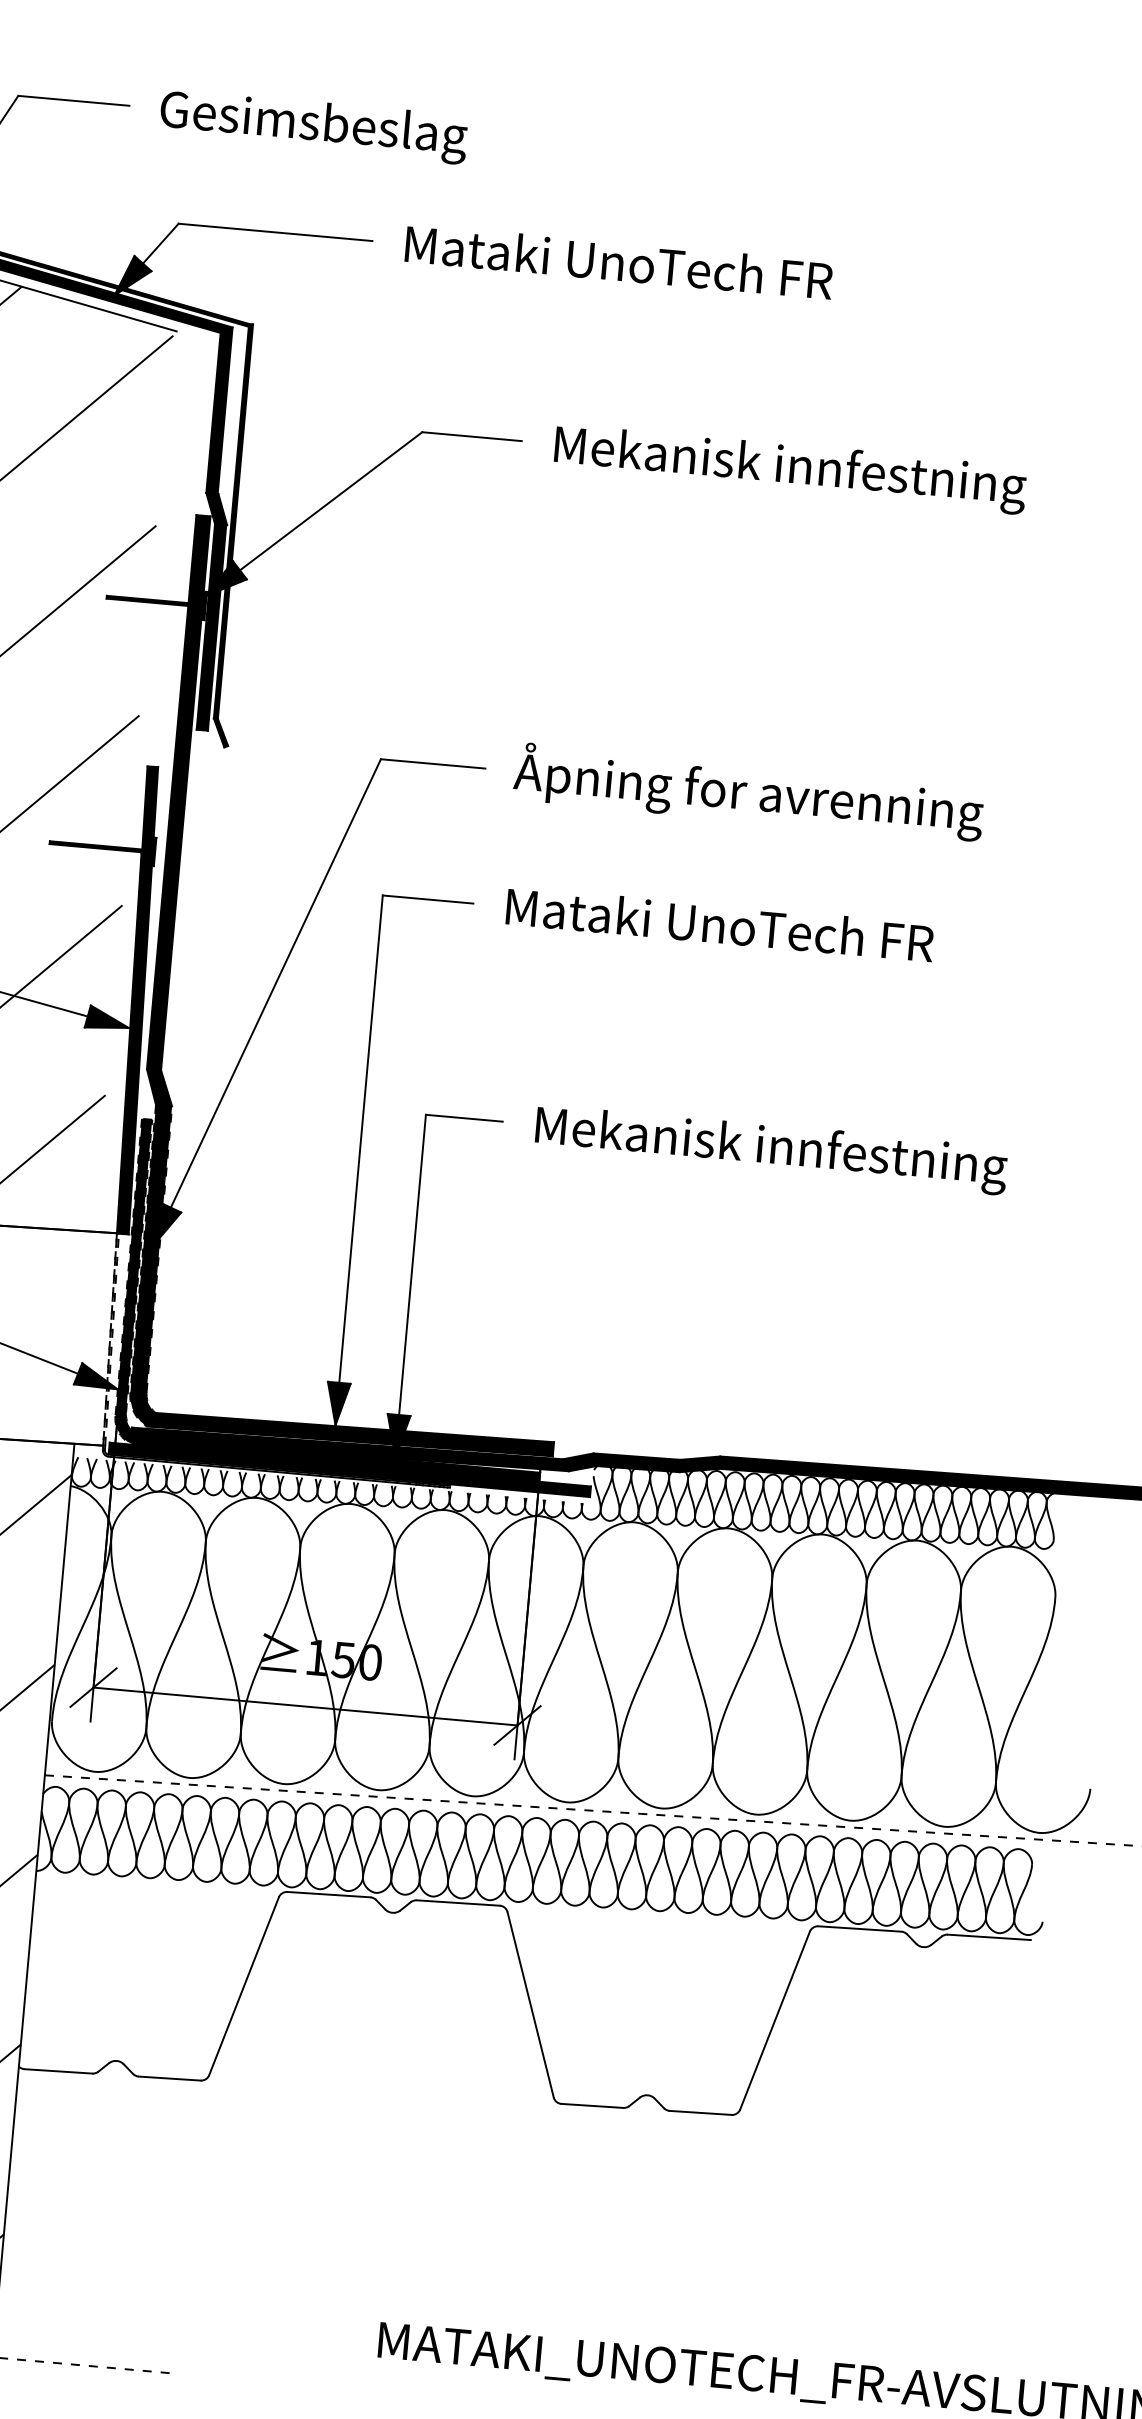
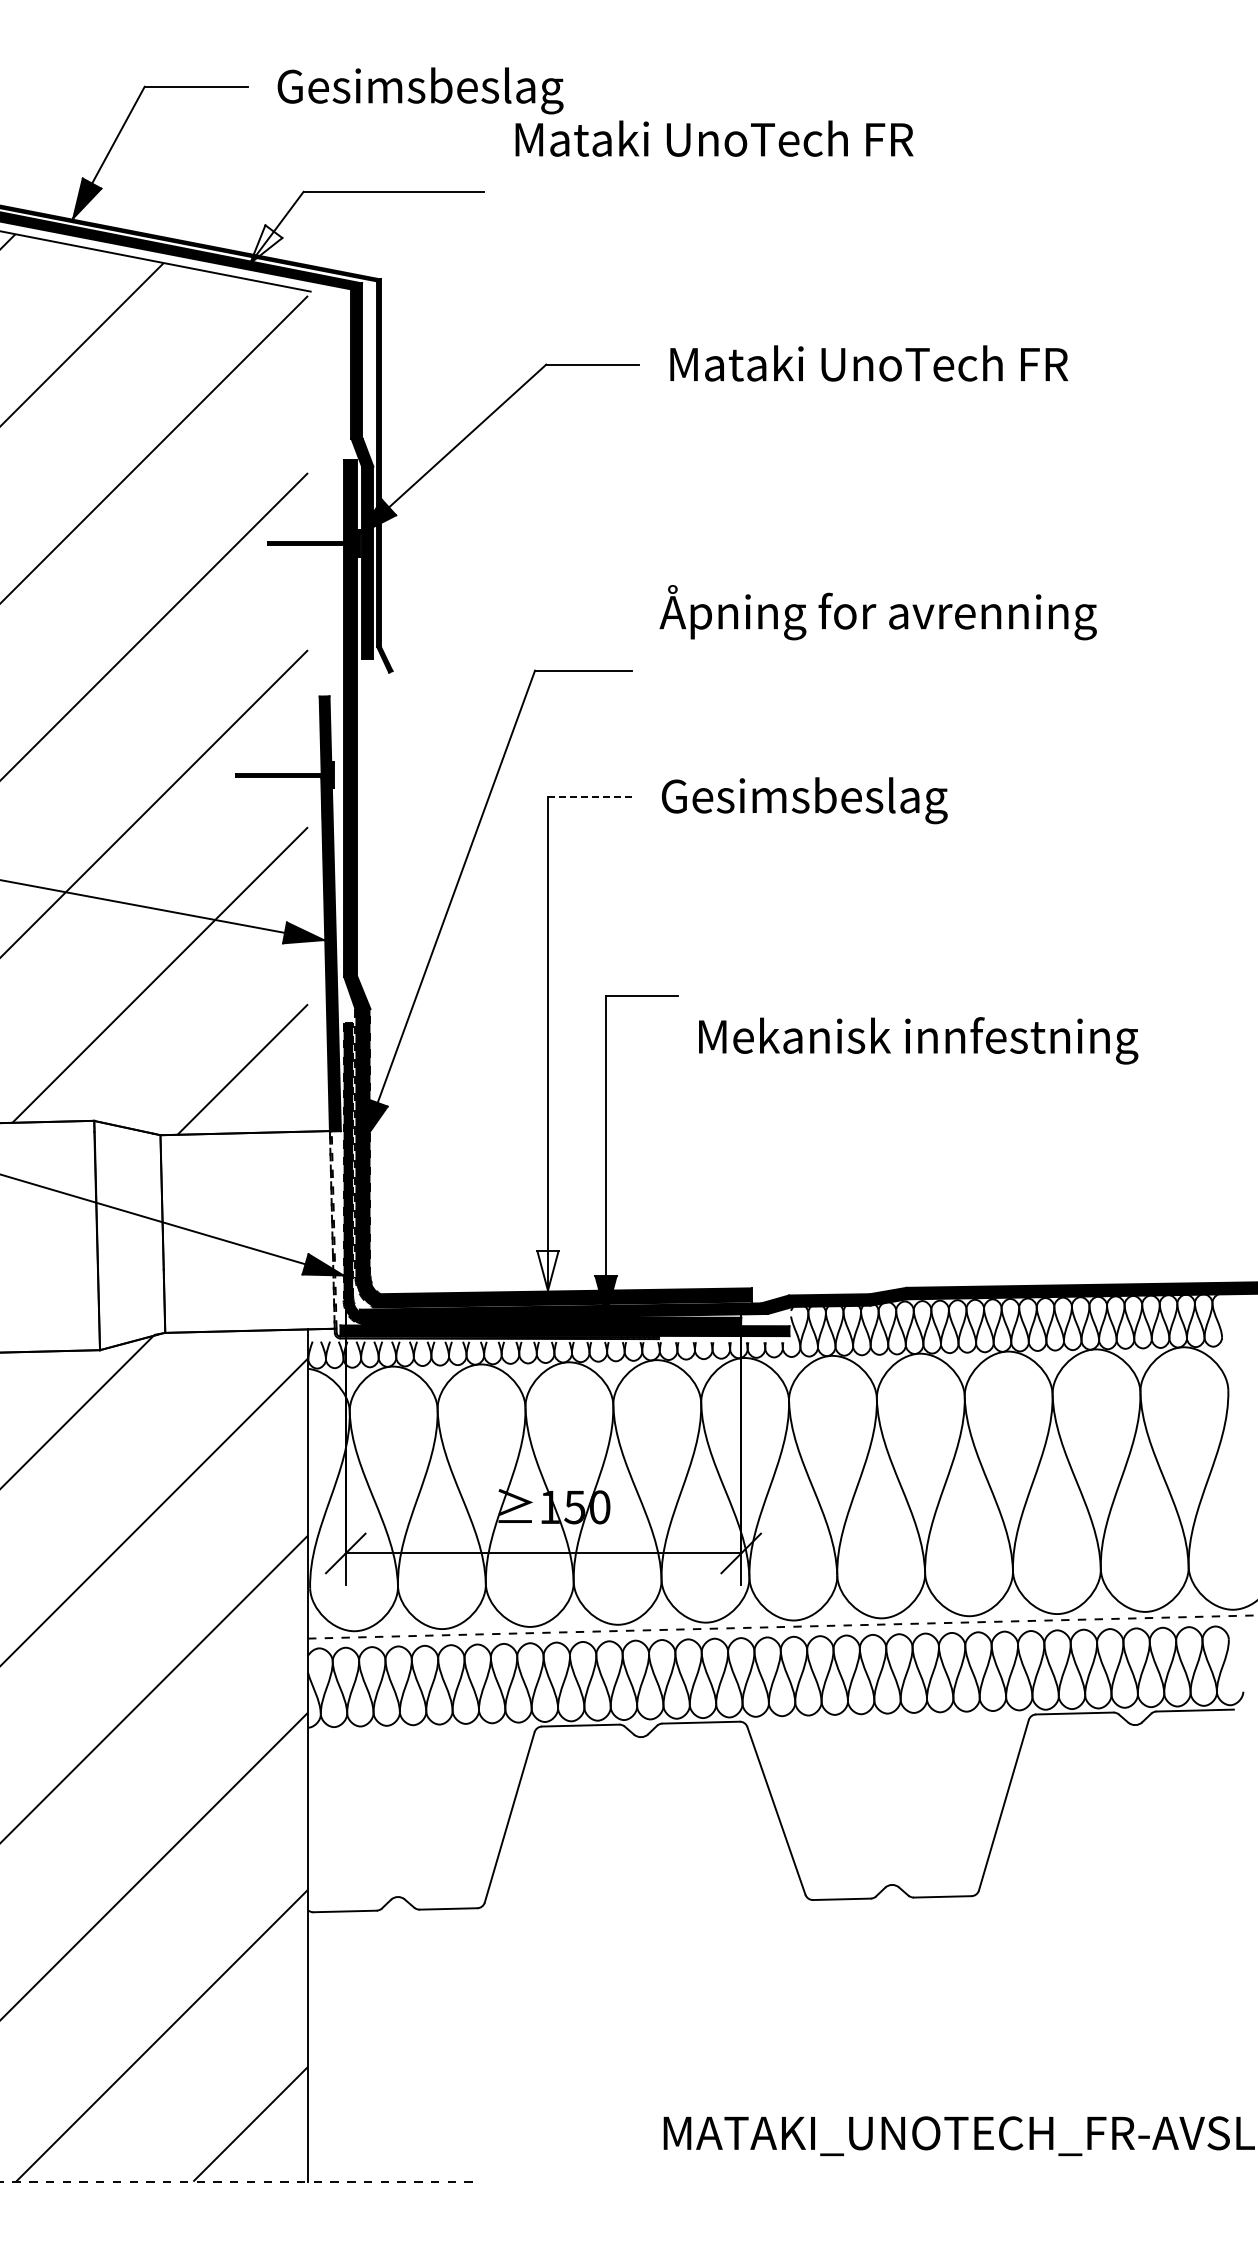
text: (619, 261) -> (714, 138), moved
fill: (133, 276) -> (266, 244), removed
text: (808, 470) -> (906, 368), Mekanisk innfestning -> Mataki UnoTech FR
text: (748, 791) -> (877, 612), moved
line: (428, 899) -> (590, 796), solid -> dashed
text: (718, 929) -> (861, 800), Mataki UnoTech FR -> Gesimsbeslag
text: (771, 1149) -> (918, 1040), moved
fill: (336, 1403) -> (547, 1270), removed

